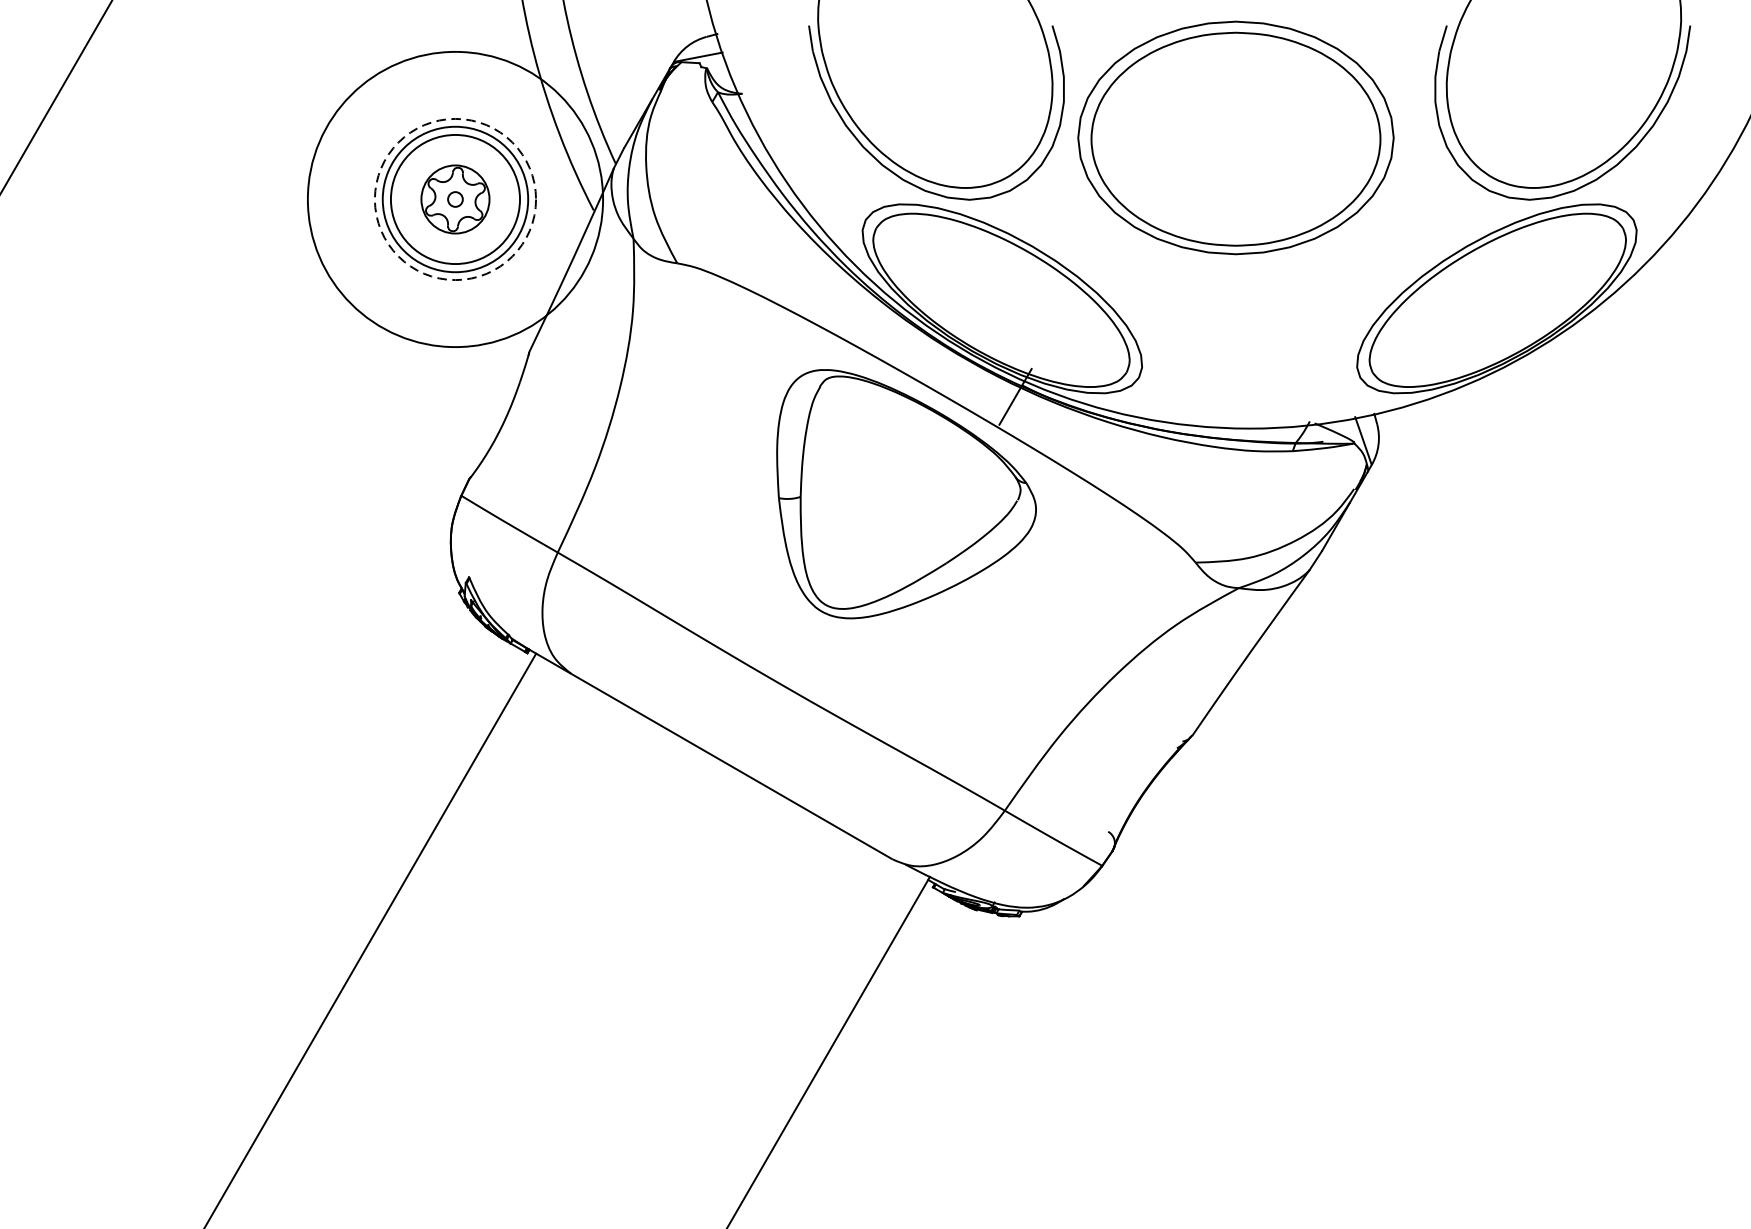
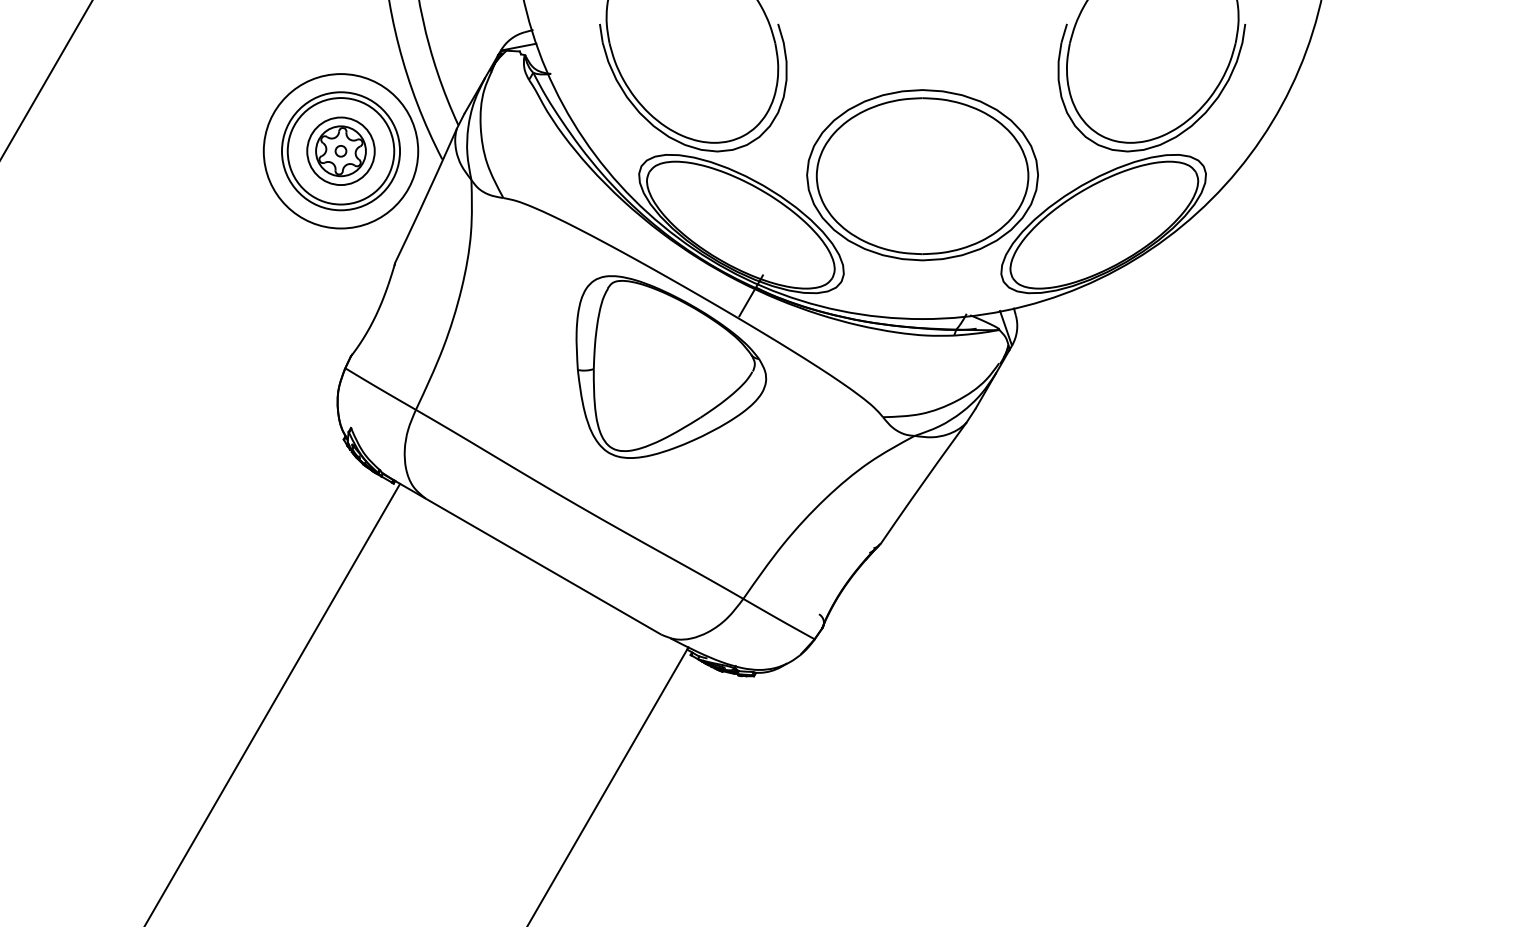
part: (1235, 138) -> (922, 175), moved
circle: (454, 199) -> (340, 151), dashed -> solid
circle: (454, 199) -> (340, 151), size x0.71
circle: (454, 199) -> (340, 151), size x0.71

